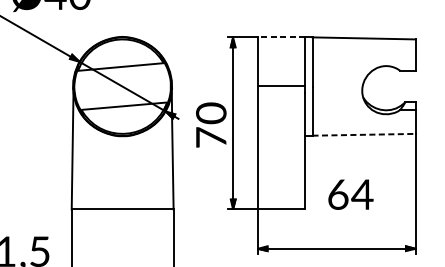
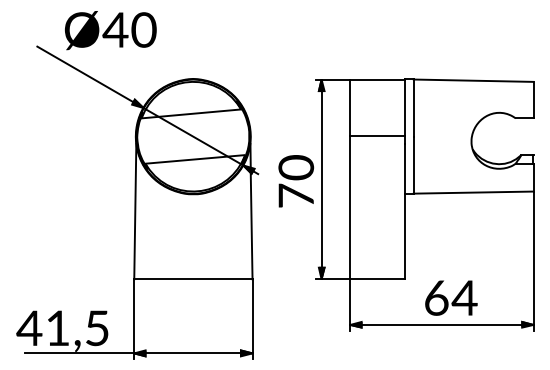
line: (281, 37) -> (377, 79), dashed -> solid
line: (363, 134) -> (473, 192), dashed -> solid
text: (351, 194) -> (451, 297), moved

